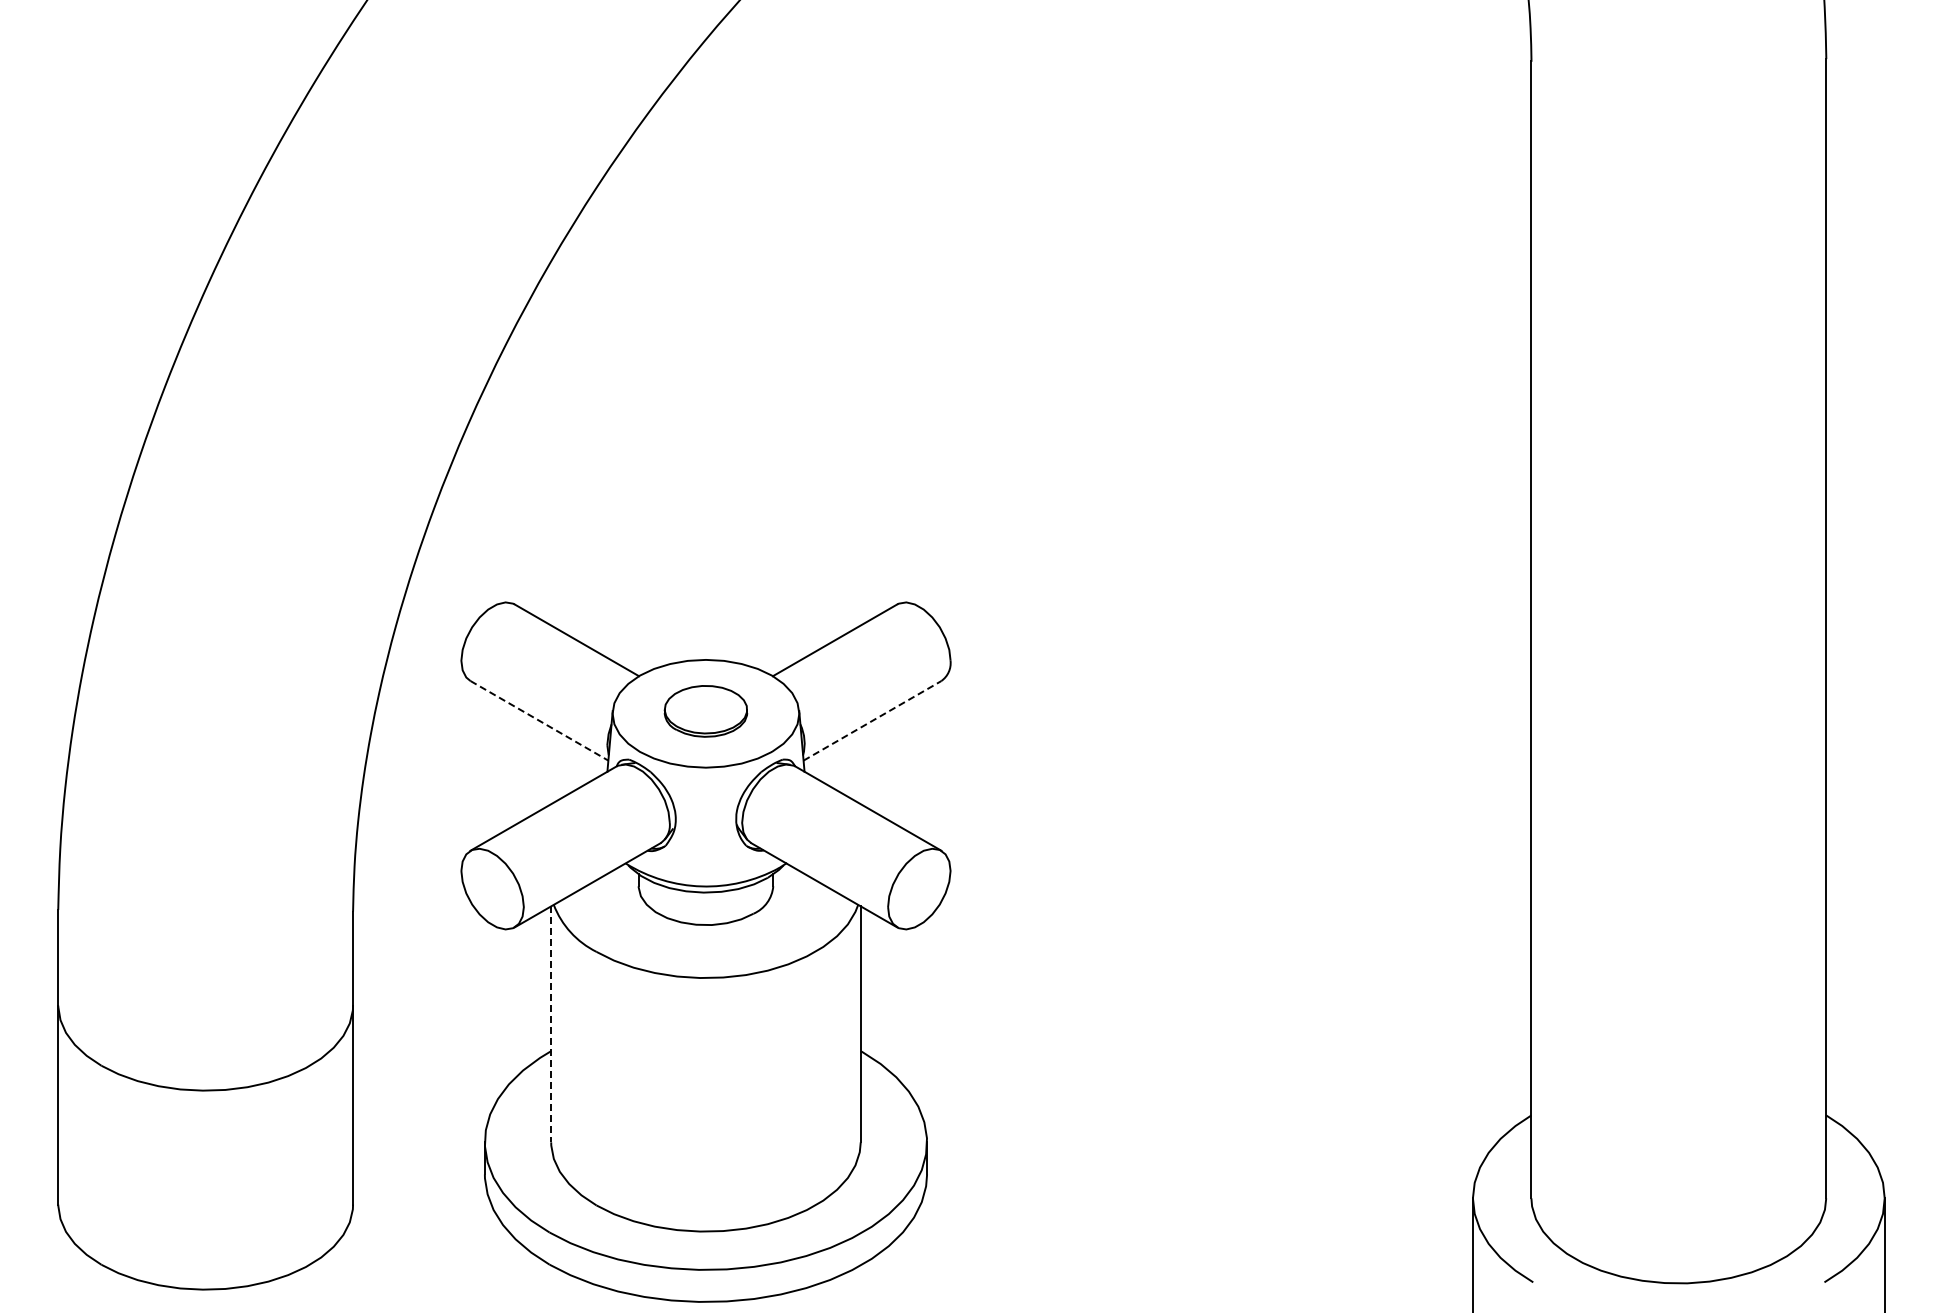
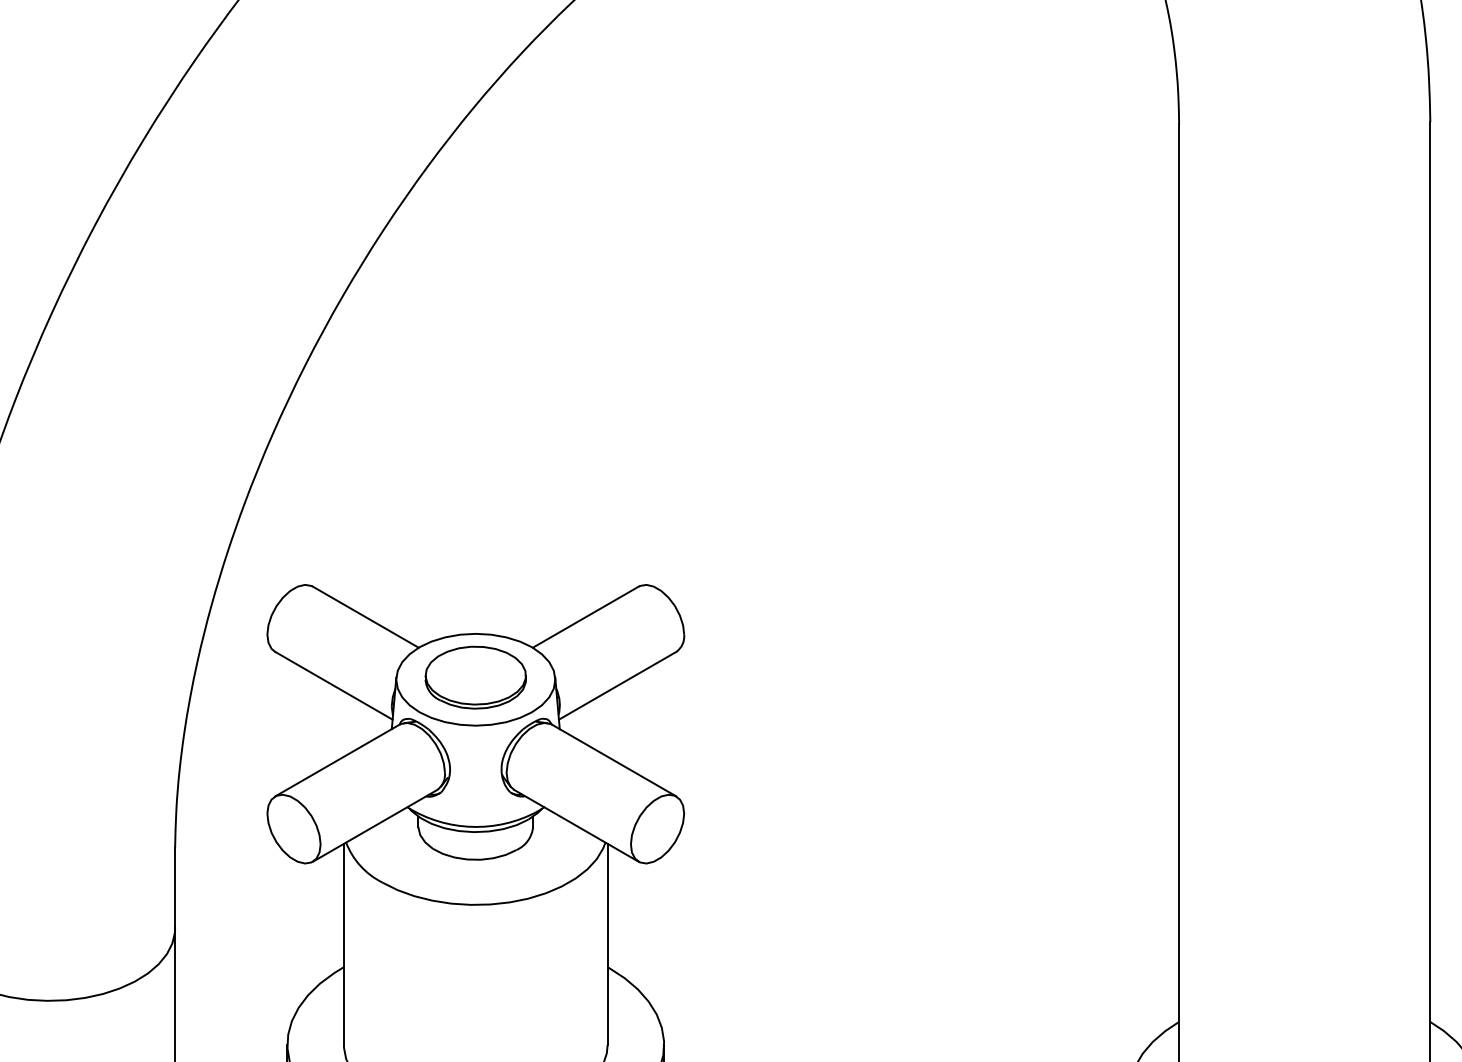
part: (705, 711) -> (475, 677), size x1.43
line: (539, 720) -> (333, 685), dashed -> solid
line: (872, 720) -> (617, 685), dashed -> solid
line: (551, 1024) -> (344, 944), dashed -> solid

